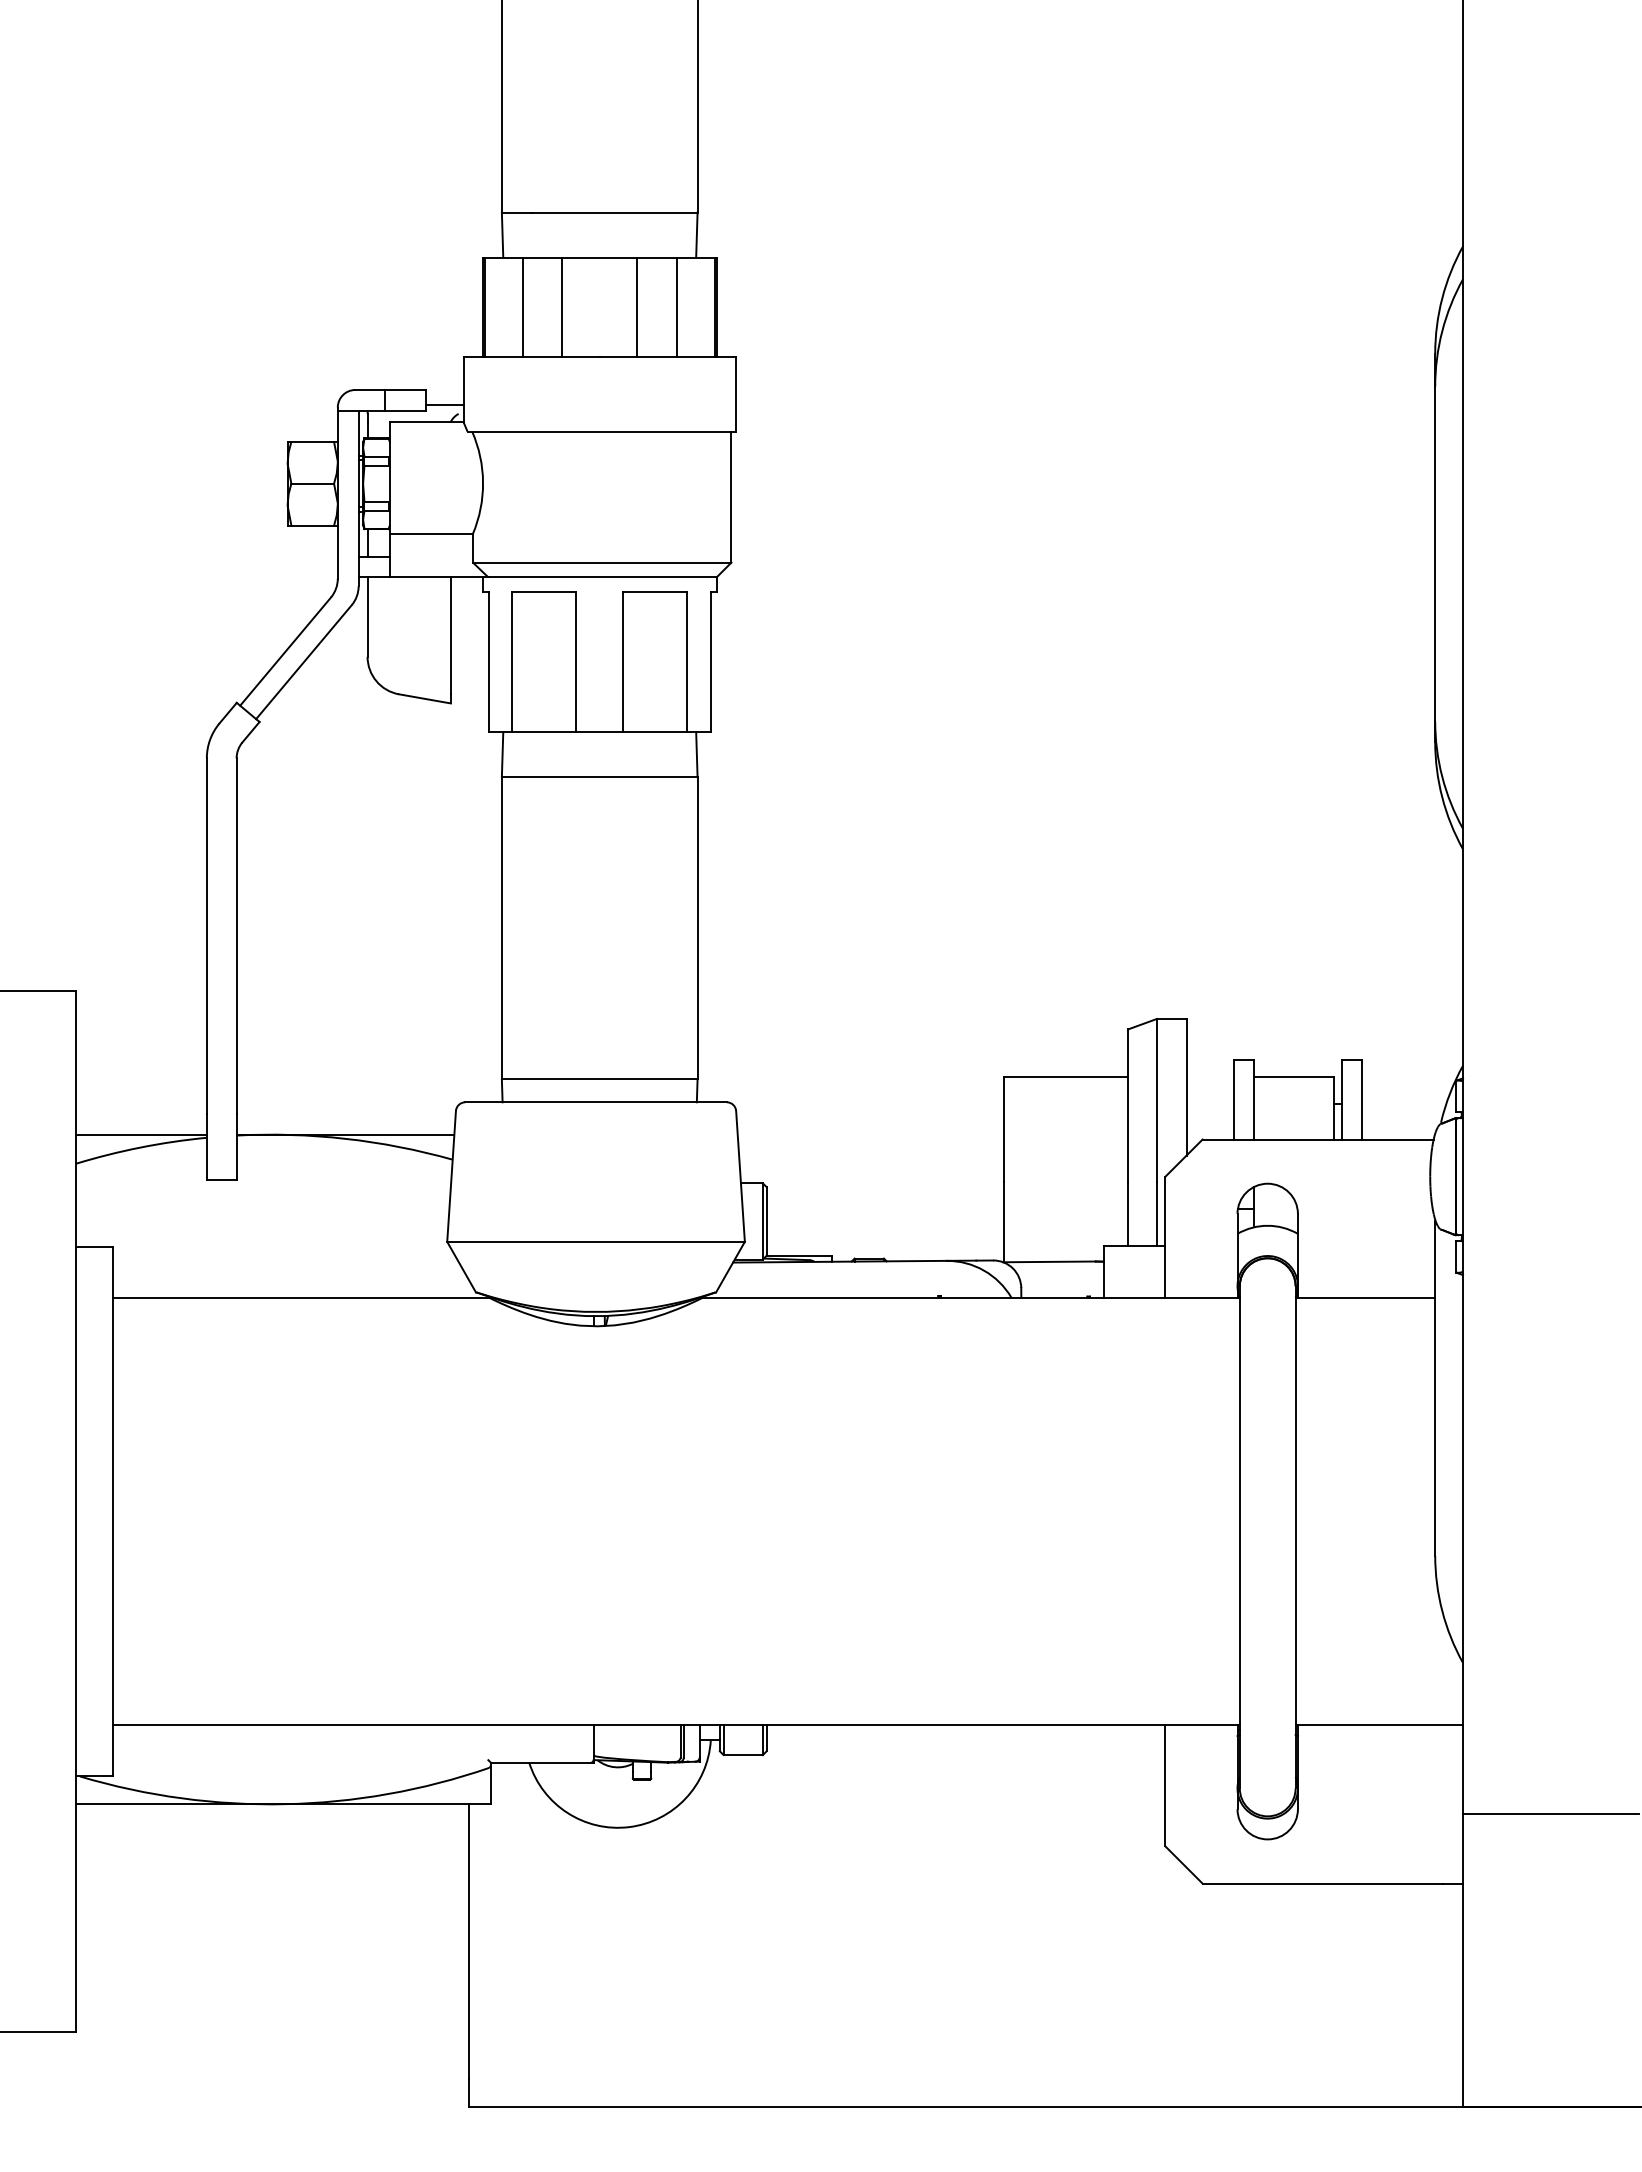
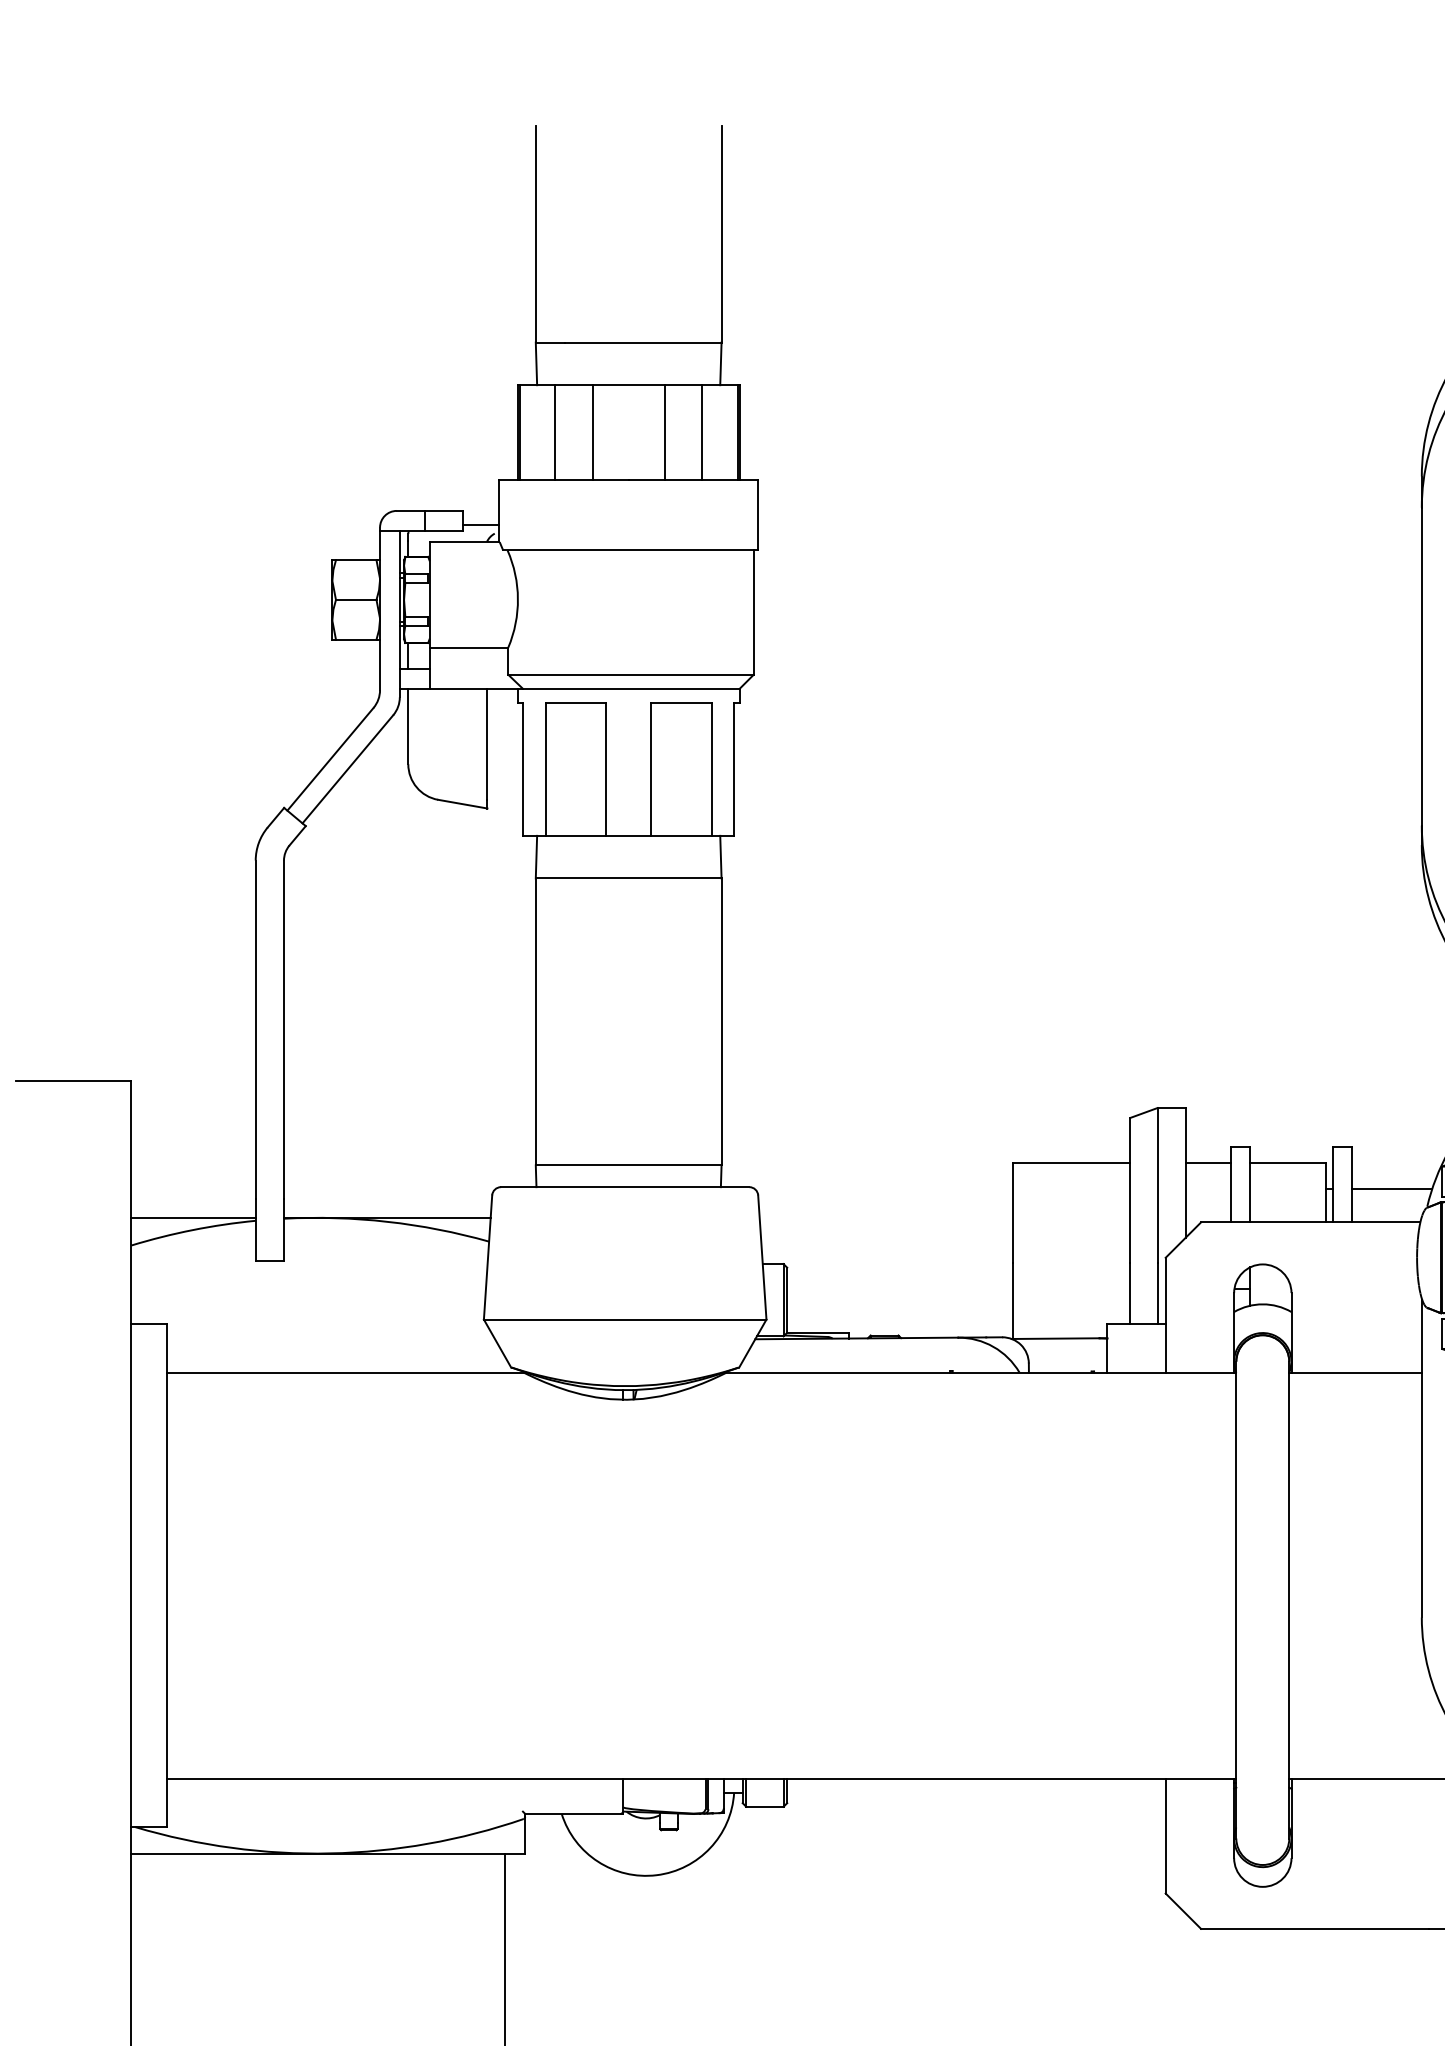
line: (1210, 1076) -> (1208, 1162), added
line: (1403, 1103) -> (1391, 1188), added

